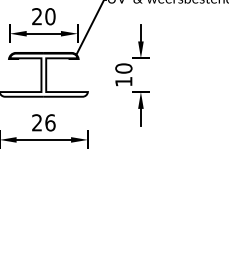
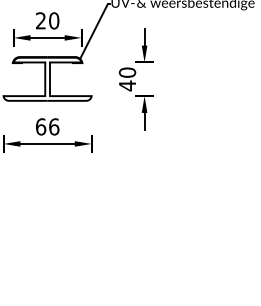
text: (123, 81) -> (127, 85), 10 -> 40
text: (37, 122) -> (41, 126), 26 -> 66

